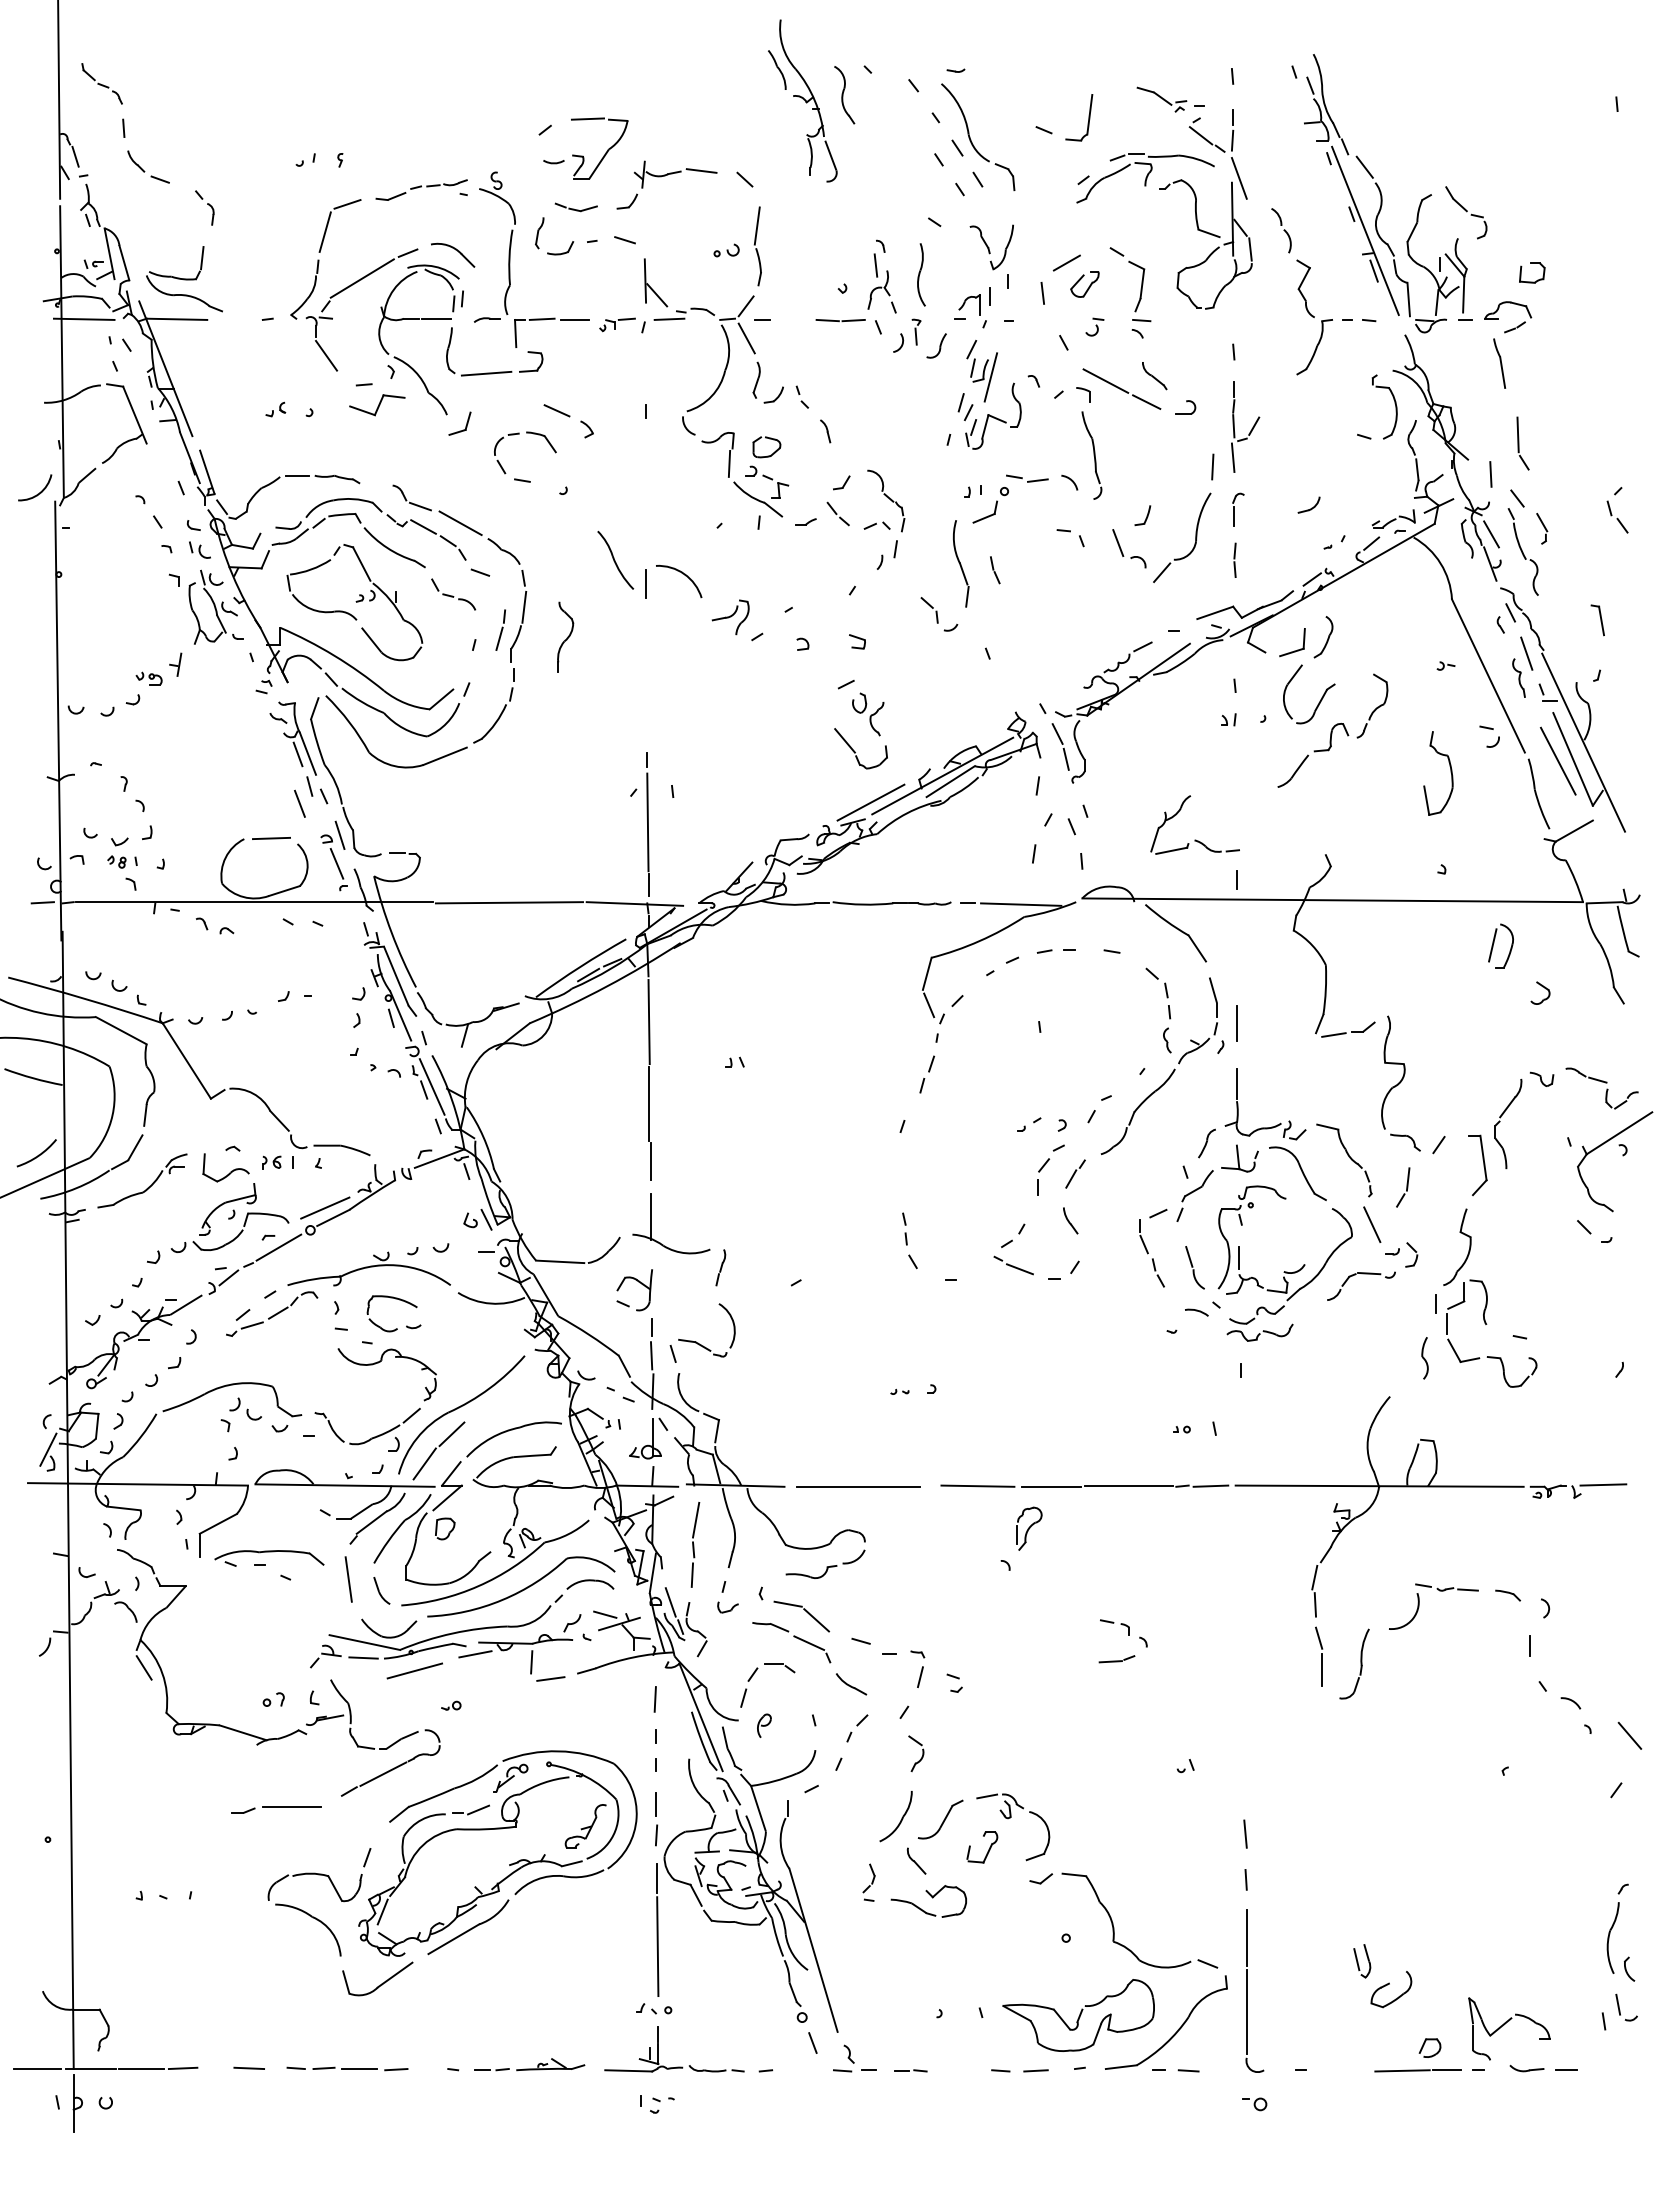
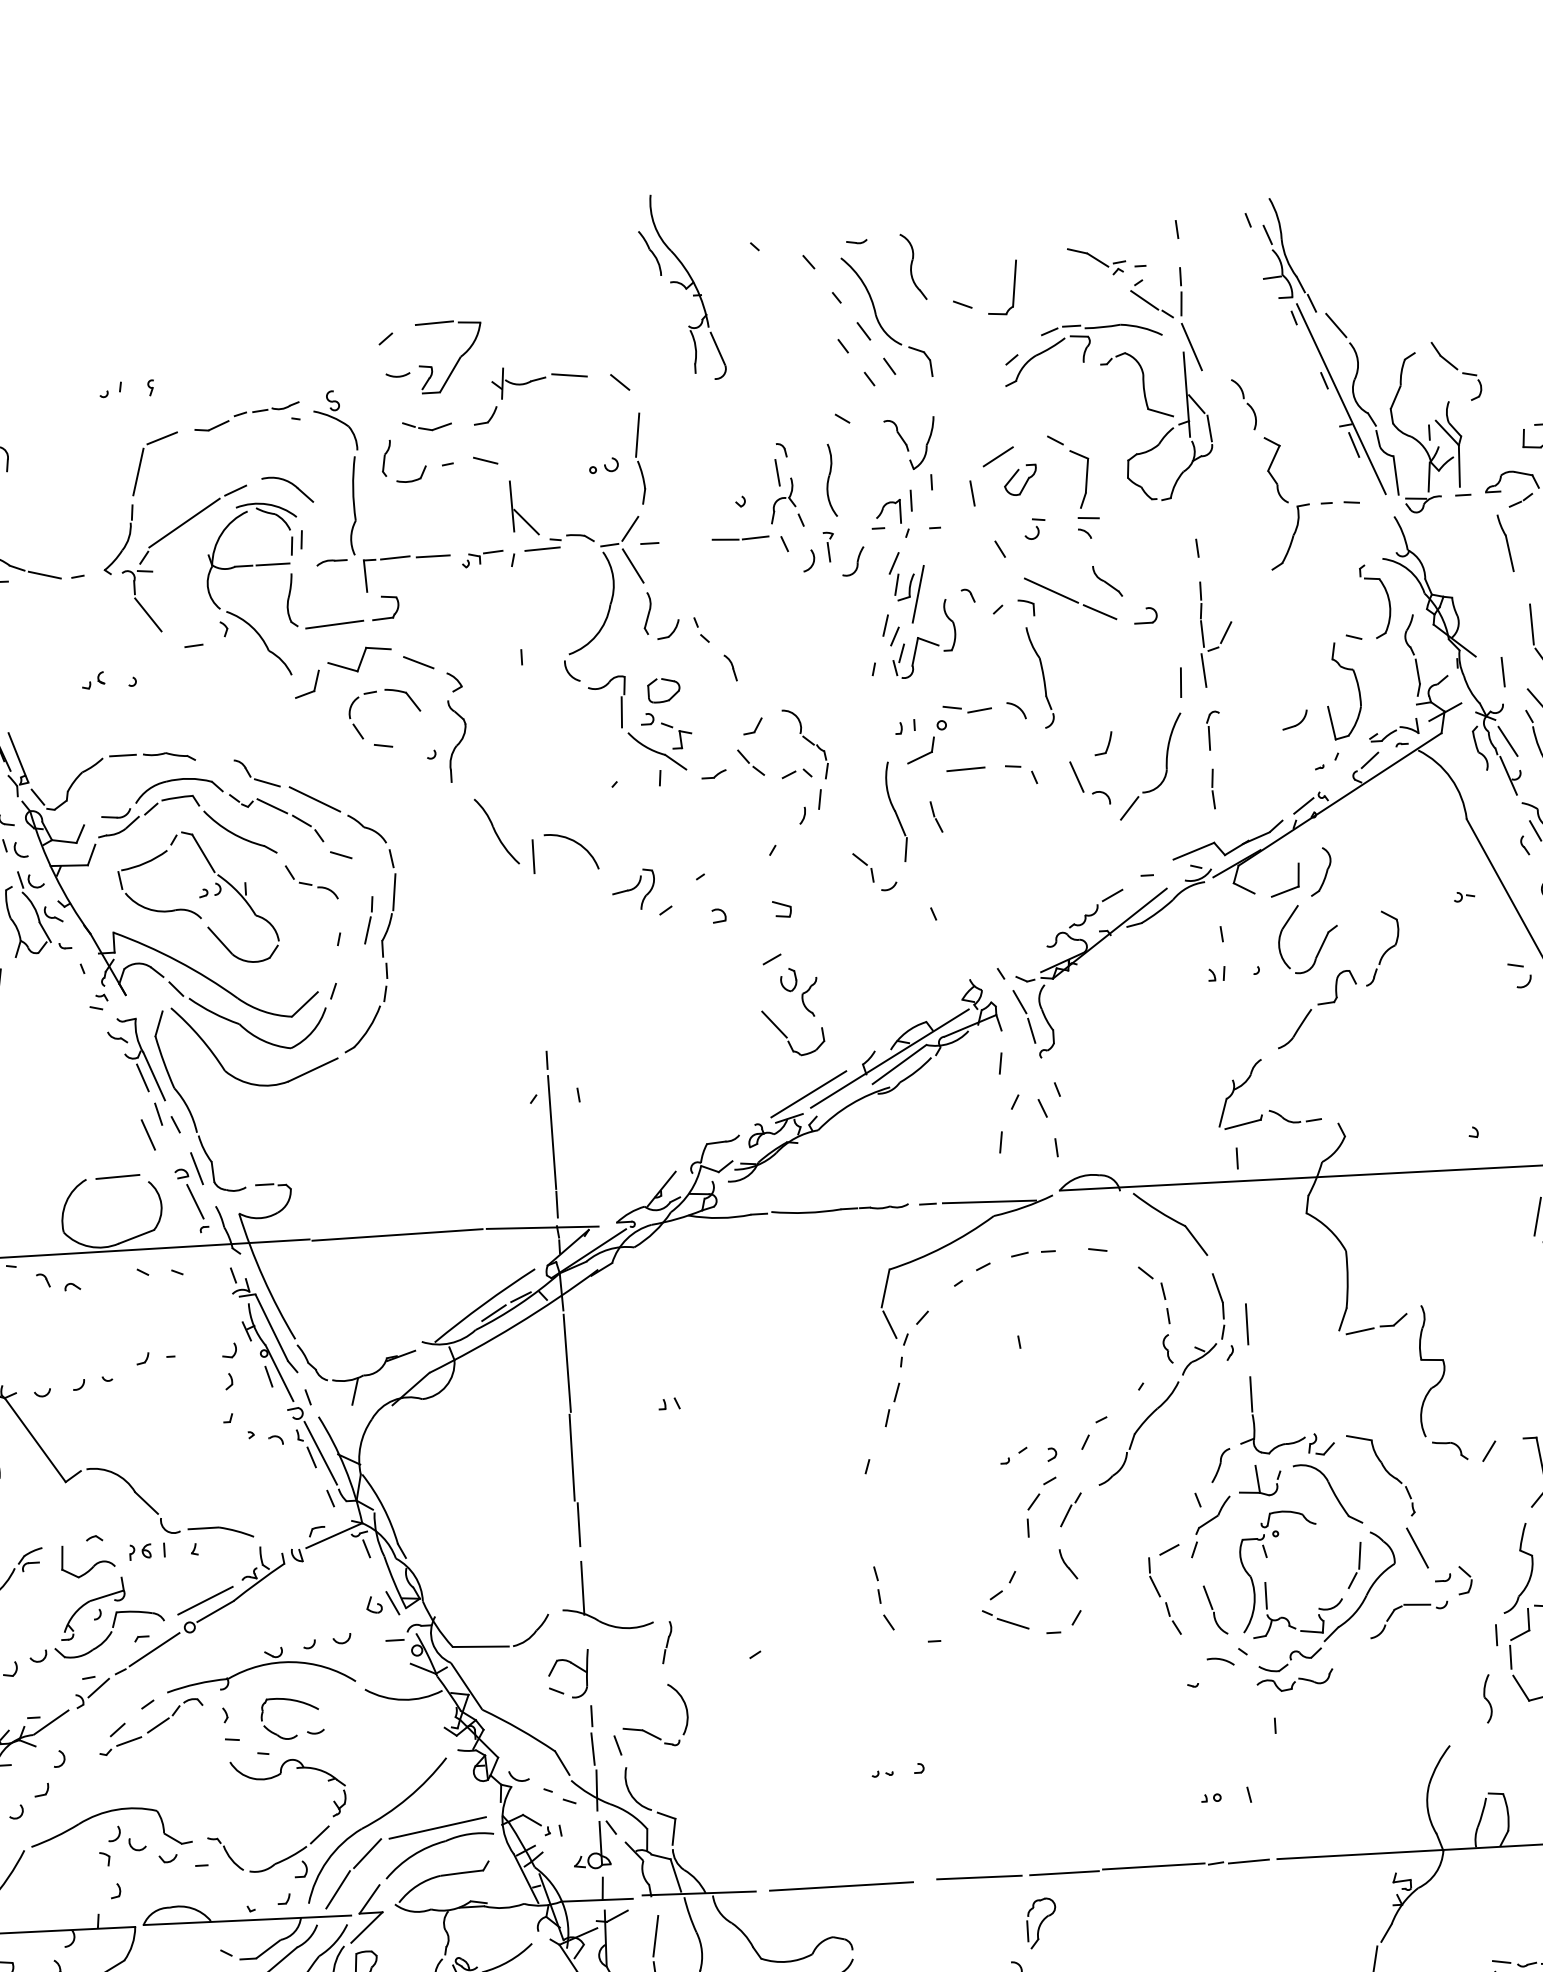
part: (844, 95) -> (913, 267), moved
line: (238, 315) -> (43, 574), added
part: (377, 405) -> (359, 660), moved
line: (1022, 530) -> (965, 769), added
part: (565, 636) -> (457, 740), moved
part: (1450, 772) -> (1357, 688), moved
part: (1194, 839) -> (1268, 1109), moved
part: (1403, 1187) -> (1355, 1565), moved
line: (513, 1415) -> (437, 1827), added

